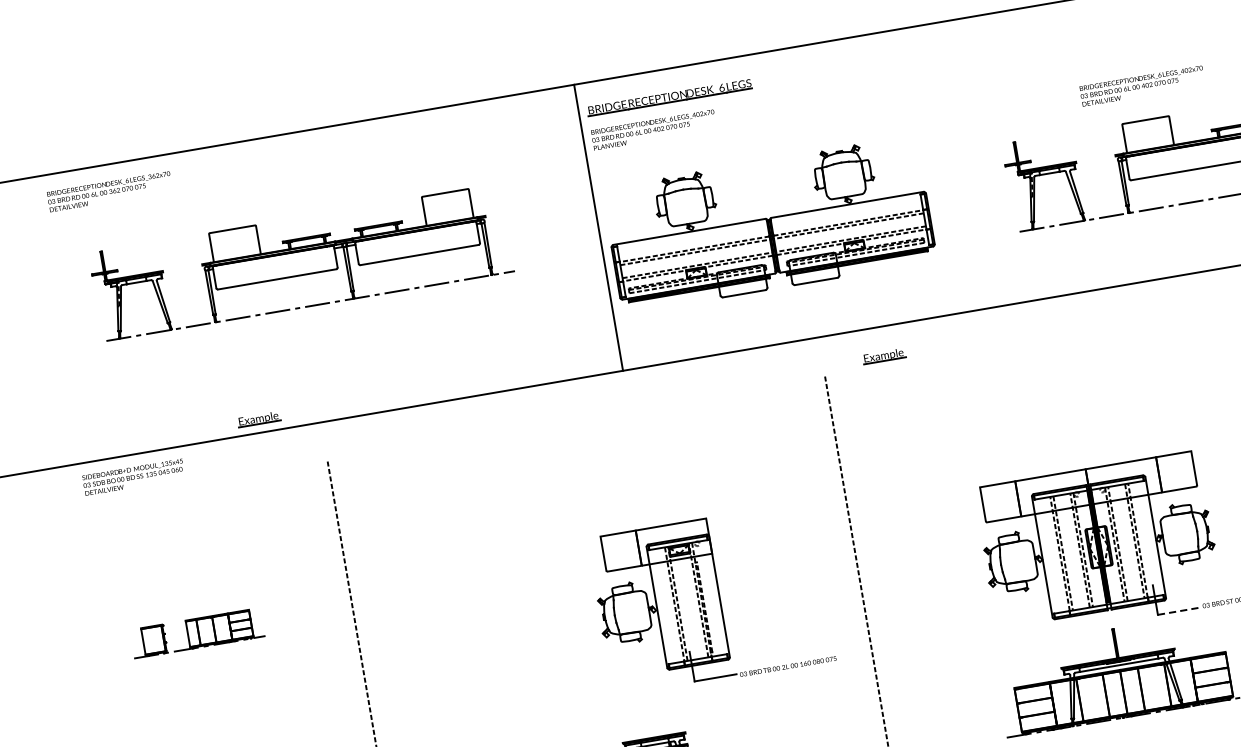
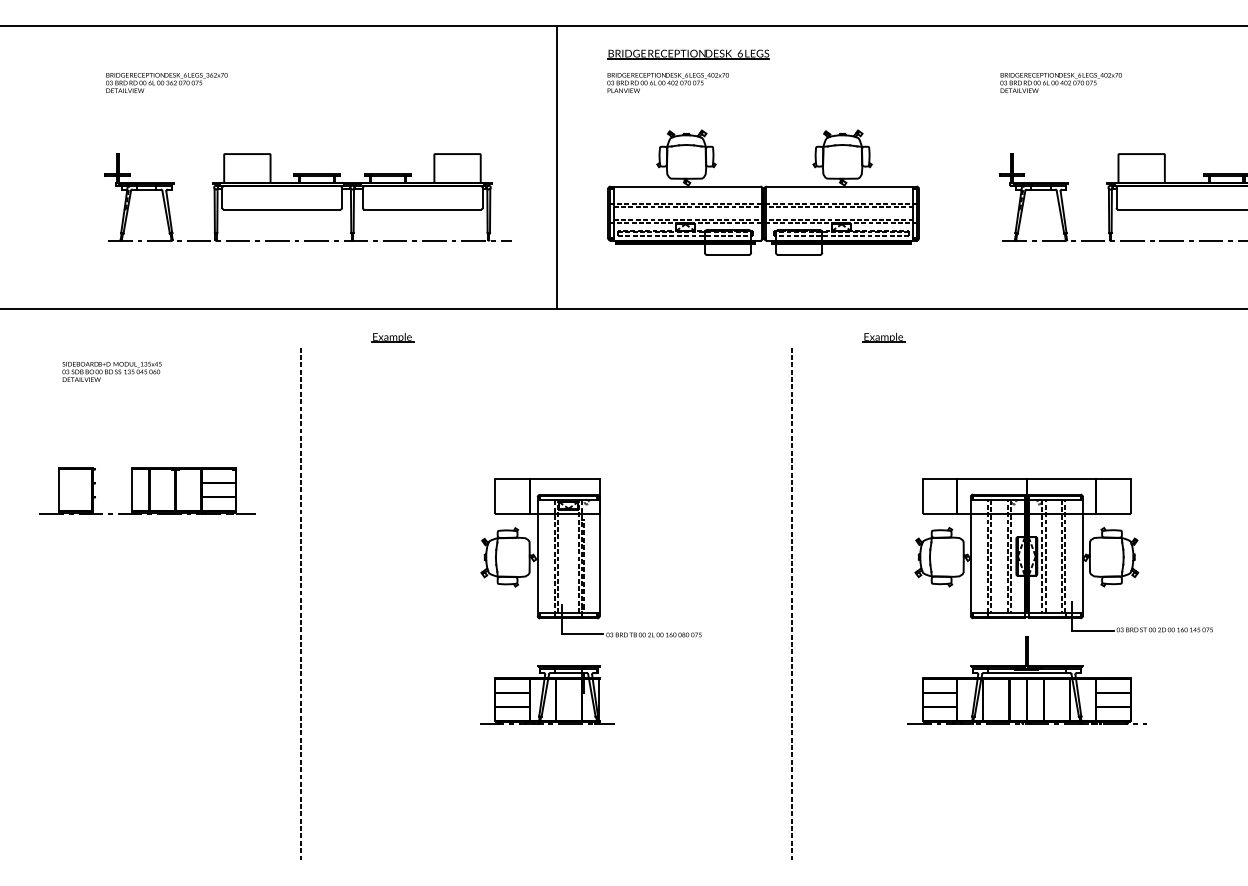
text: (1141, 85) -> (1060, 82), moved
text: (109, 191) -> (166, 82), moved
line: (598, 227) -> (556, 167), moved
part: (300, 262) -> (307, 197), moved
part: (883, 355) -> (883, 337), moved
part: (258, 419) -> (392, 337), moved
text: (133, 476) -> (111, 371), moved
part: (710, 599) -> (590, 557), moved
line: (1178, 610) -> (1092, 630), dashed -> solid
part: (197, 632) -> (147, 490), size x1.67

